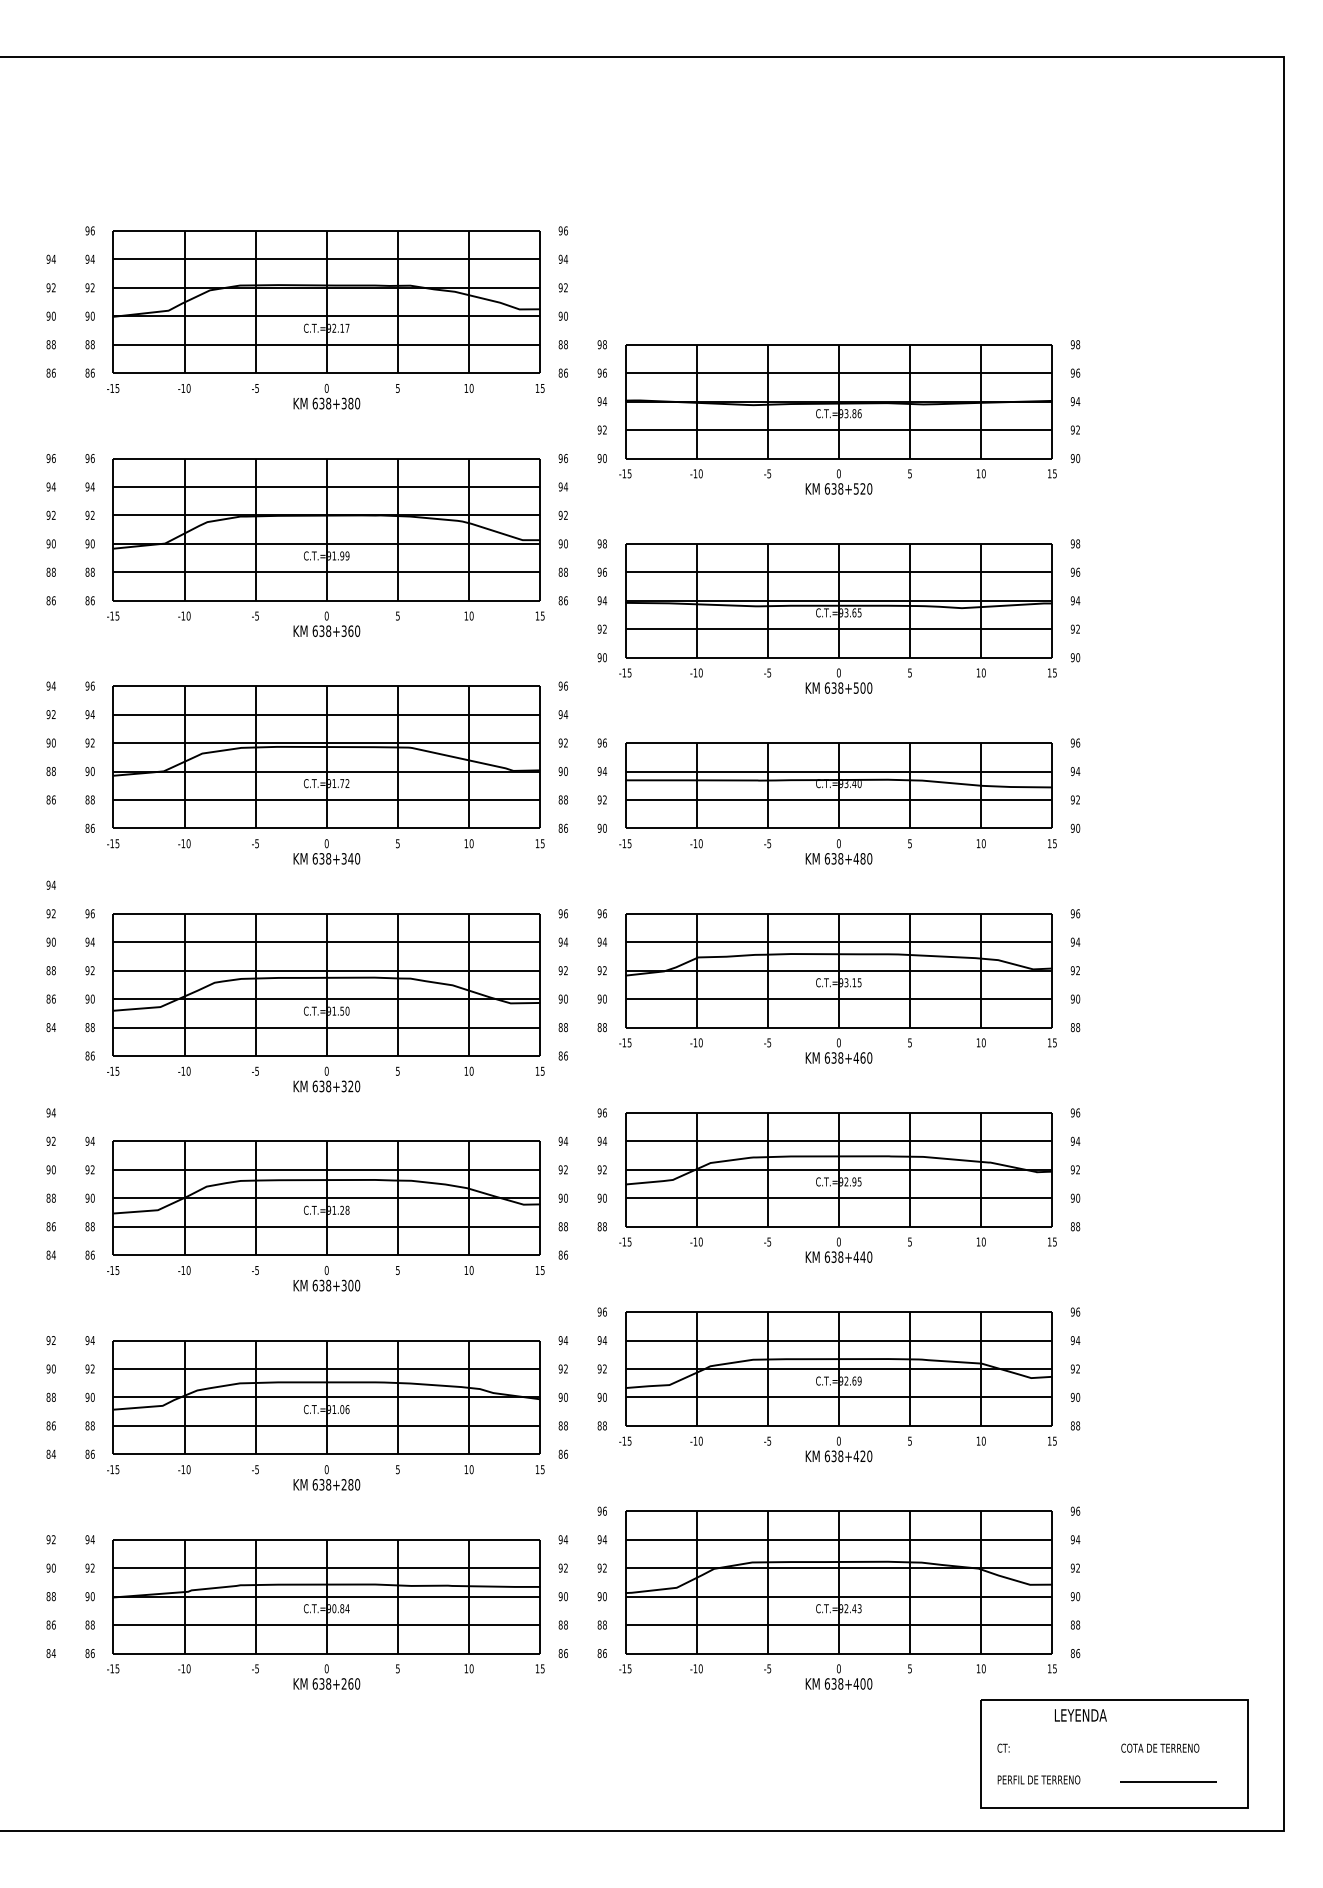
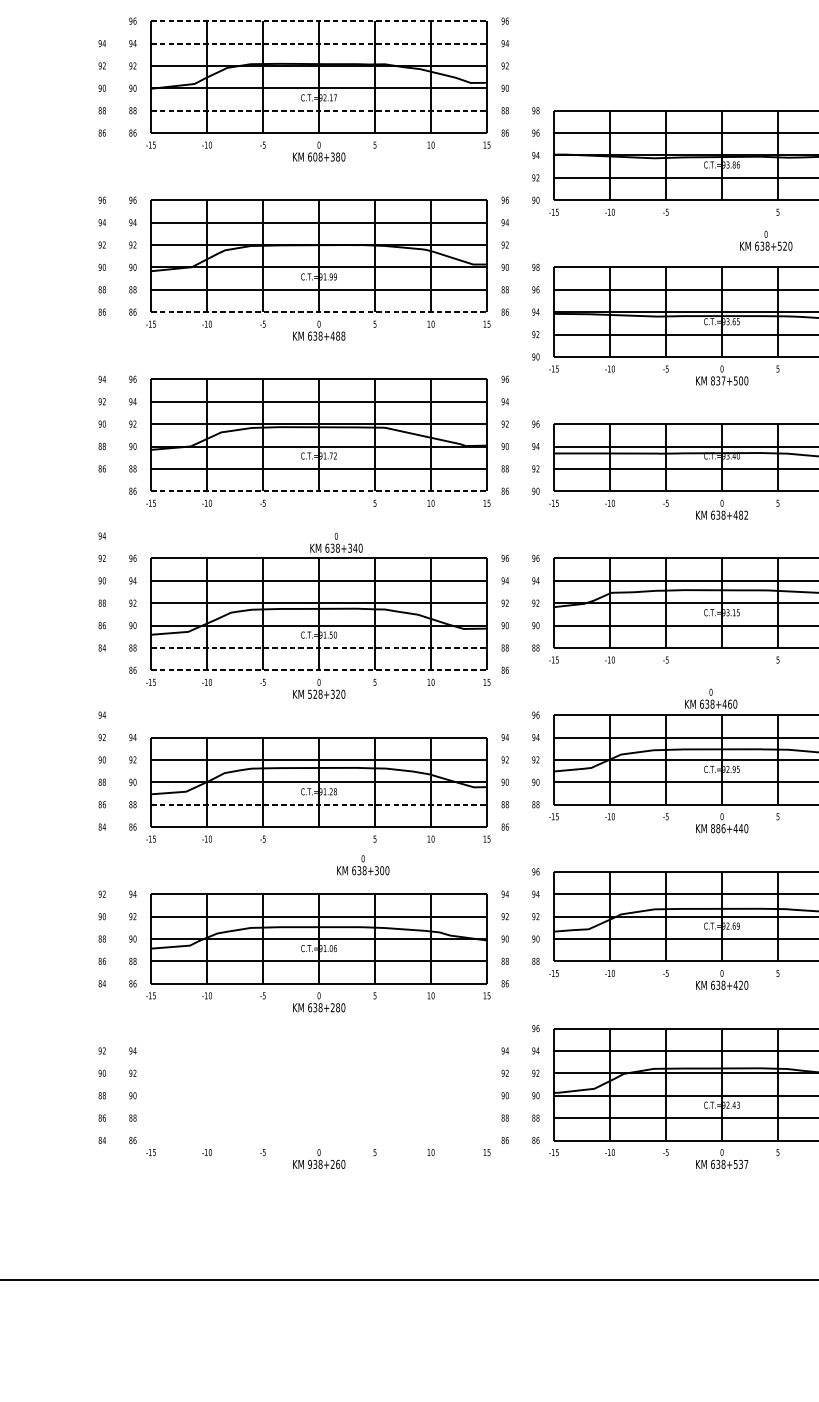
line: (327, 230) -> (319, 20), solid -> dashed
line: (327, 259) -> (319, 43), solid -> dashed
line: (327, 344) -> (319, 110), solid -> dashed
text: (321, 403) -> (314, 156), 638+380 -> 608+380
text: (838, 481) -> (765, 240), moved
line: (327, 600) -> (319, 311), solid -> dashed
text: (350, 631) -> (337, 336), 638+360 -> 638+488
text: (833, 687) -> (717, 380), 638+500 -> 837+500
line: (327, 828) -> (319, 491), solid -> dashed
text: (326, 851) -> (336, 542), moved
text: (869, 858) -> (746, 514), 638+480 -> 638+482
line: (327, 1027) -> (319, 647), solid -> dashed
text: (838, 1050) -> (710, 698), moved
line: (327, 1056) -> (319, 670), solid -> dashed
text: (318, 1086) -> (312, 694), 638+320 -> 528+320
line: (327, 1226) -> (319, 804), solid -> dashed
text: (833, 1256) -> (717, 828), 638+440 -> 886+440
text: (326, 1278) -> (362, 865), moved
part: (326, 1596) -> (318, 1095), removed
text: (314, 1683) -> (309, 1164), 638+260 -> 938+260
text: (862, 1683) -> (740, 1164), 638+400 -> 638+537

